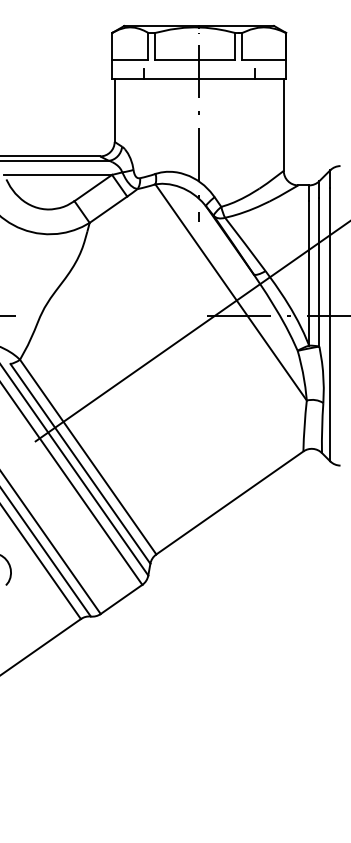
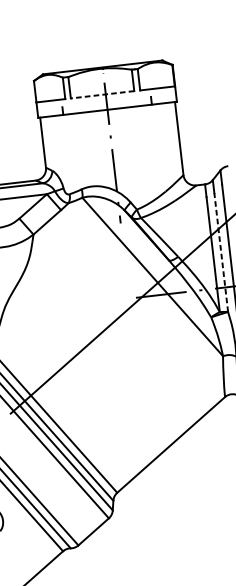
line: (195, 59) -> (102, 94), solid -> dashed
line: (319, 271) -> (221, 252), solid -> dashed

